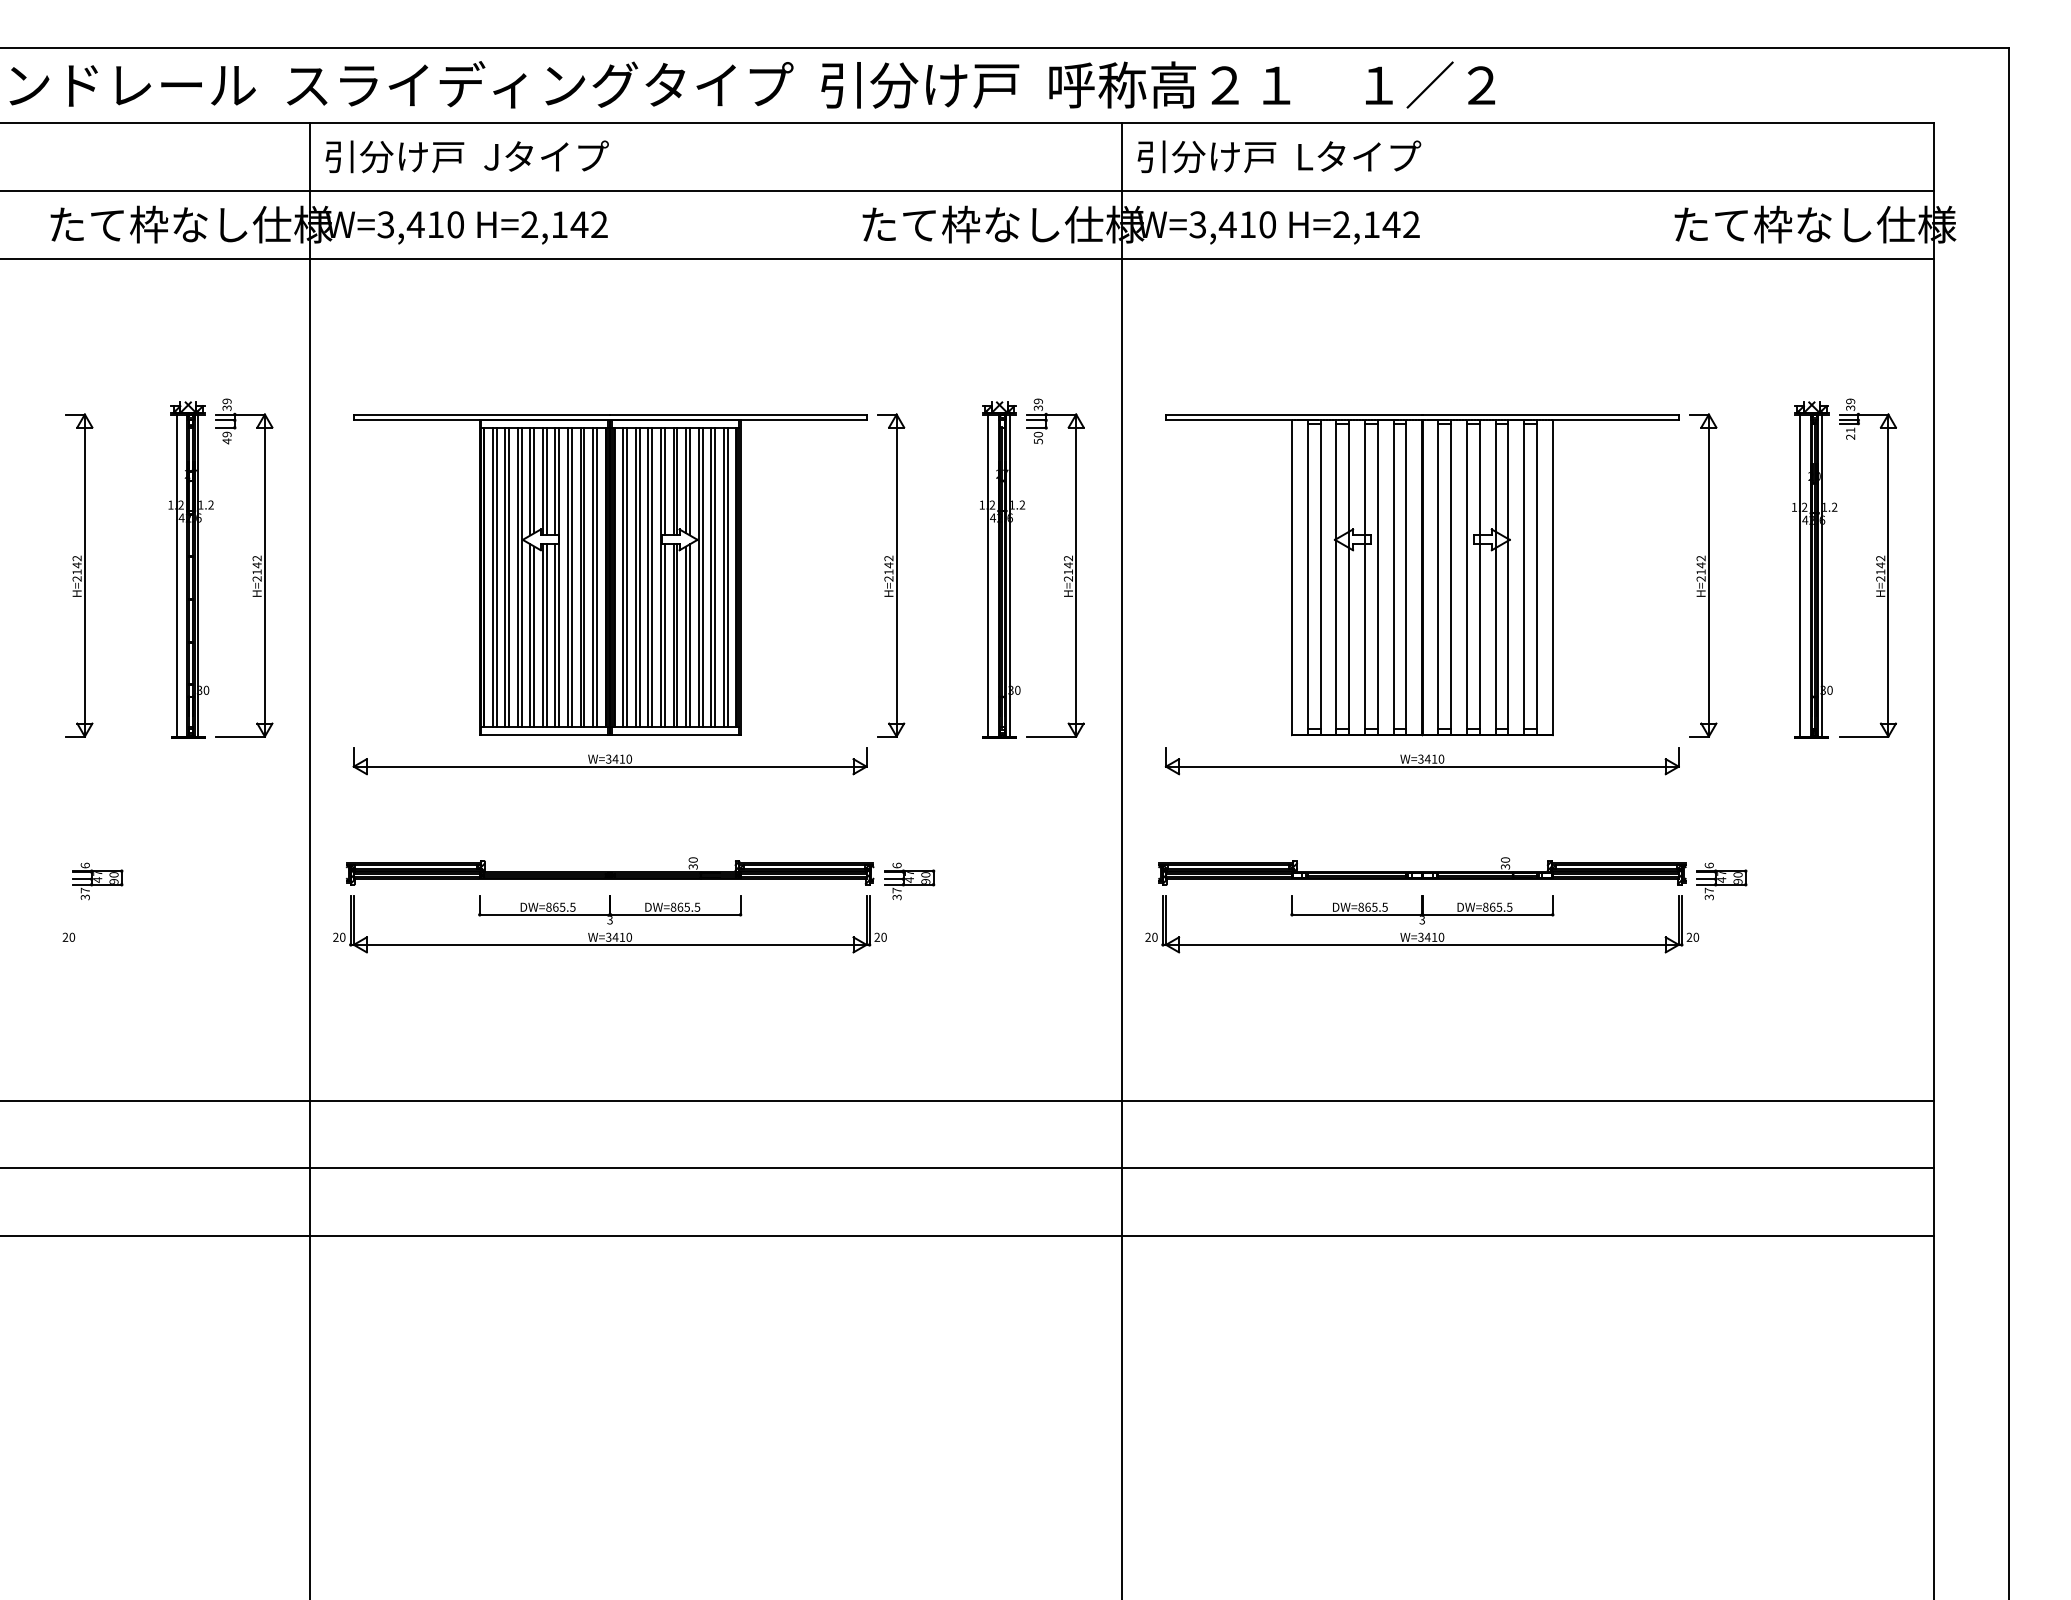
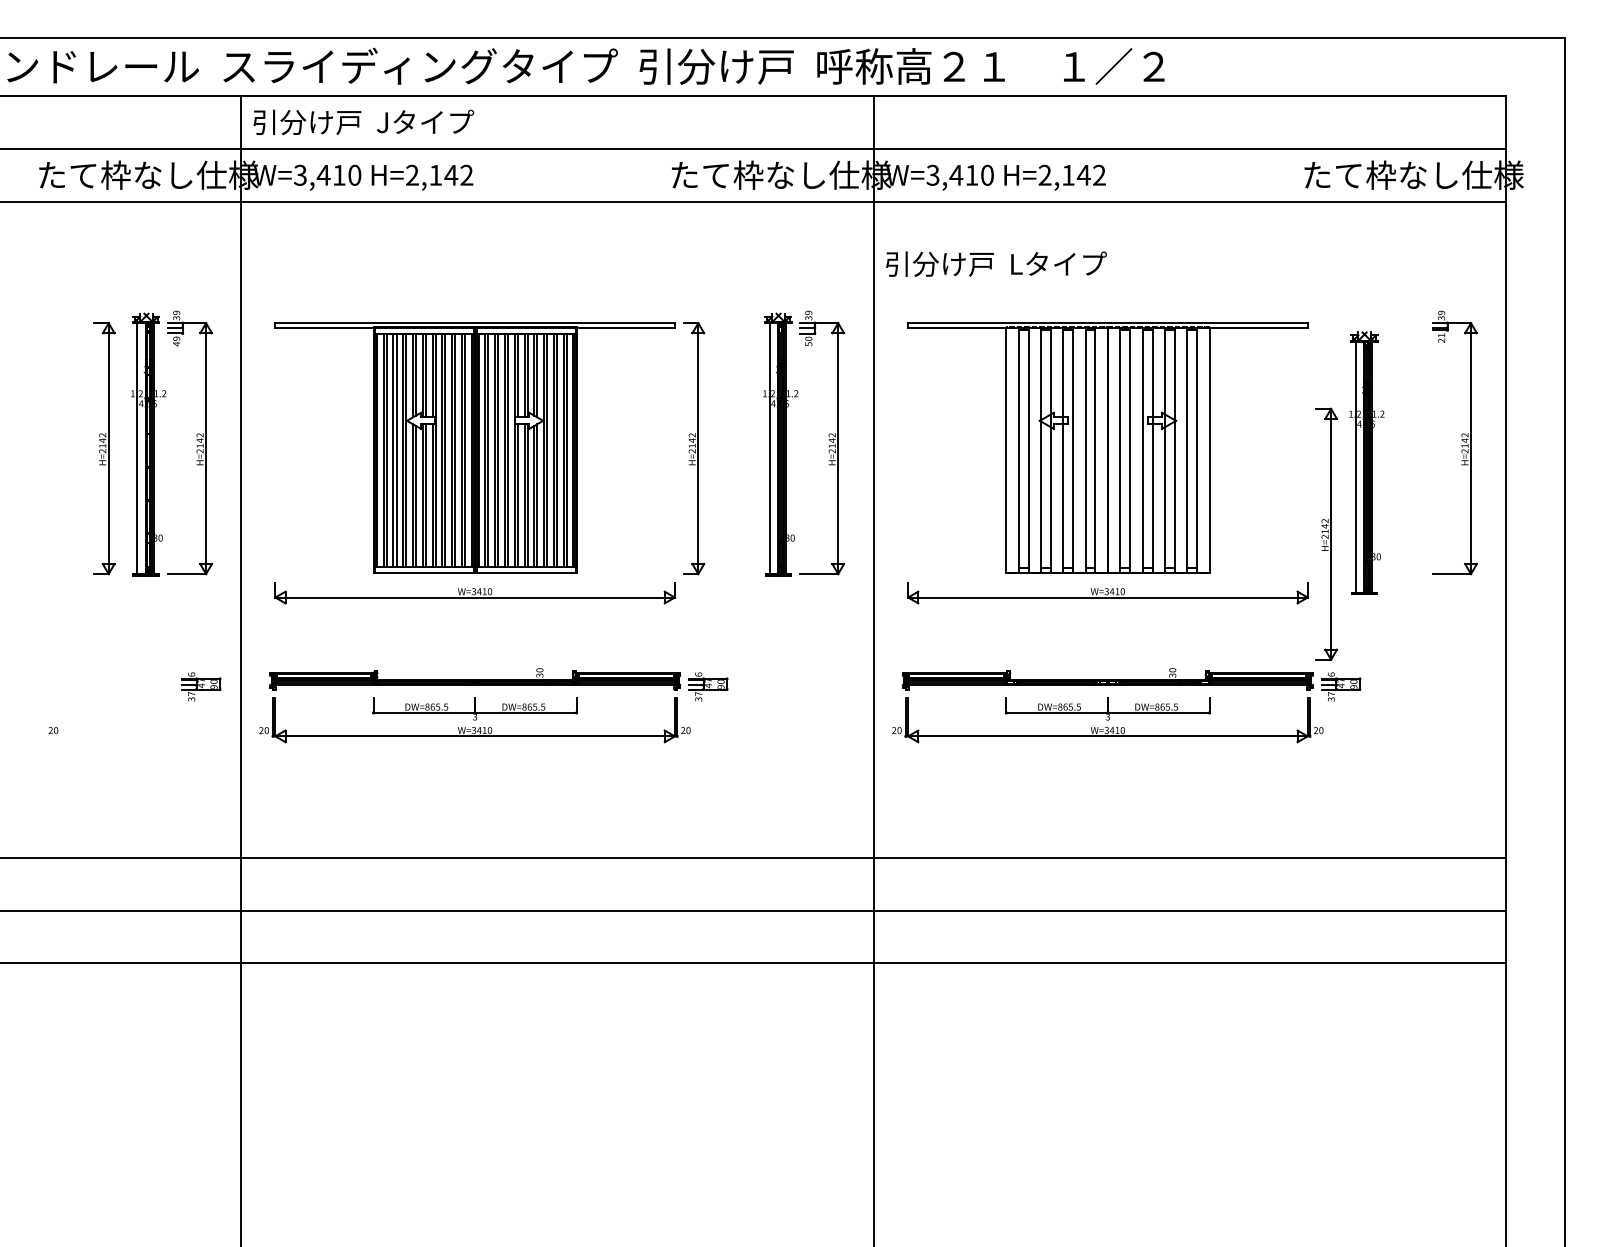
text: (1279, 156) -> (996, 263), moved
part: (1814, 569) -> (1366, 462), moved
part: (79, 575) -> (104, 448), moved
part: (1703, 575) -> (1326, 534), moved
part: (97, 881) -> (201, 686), moved

